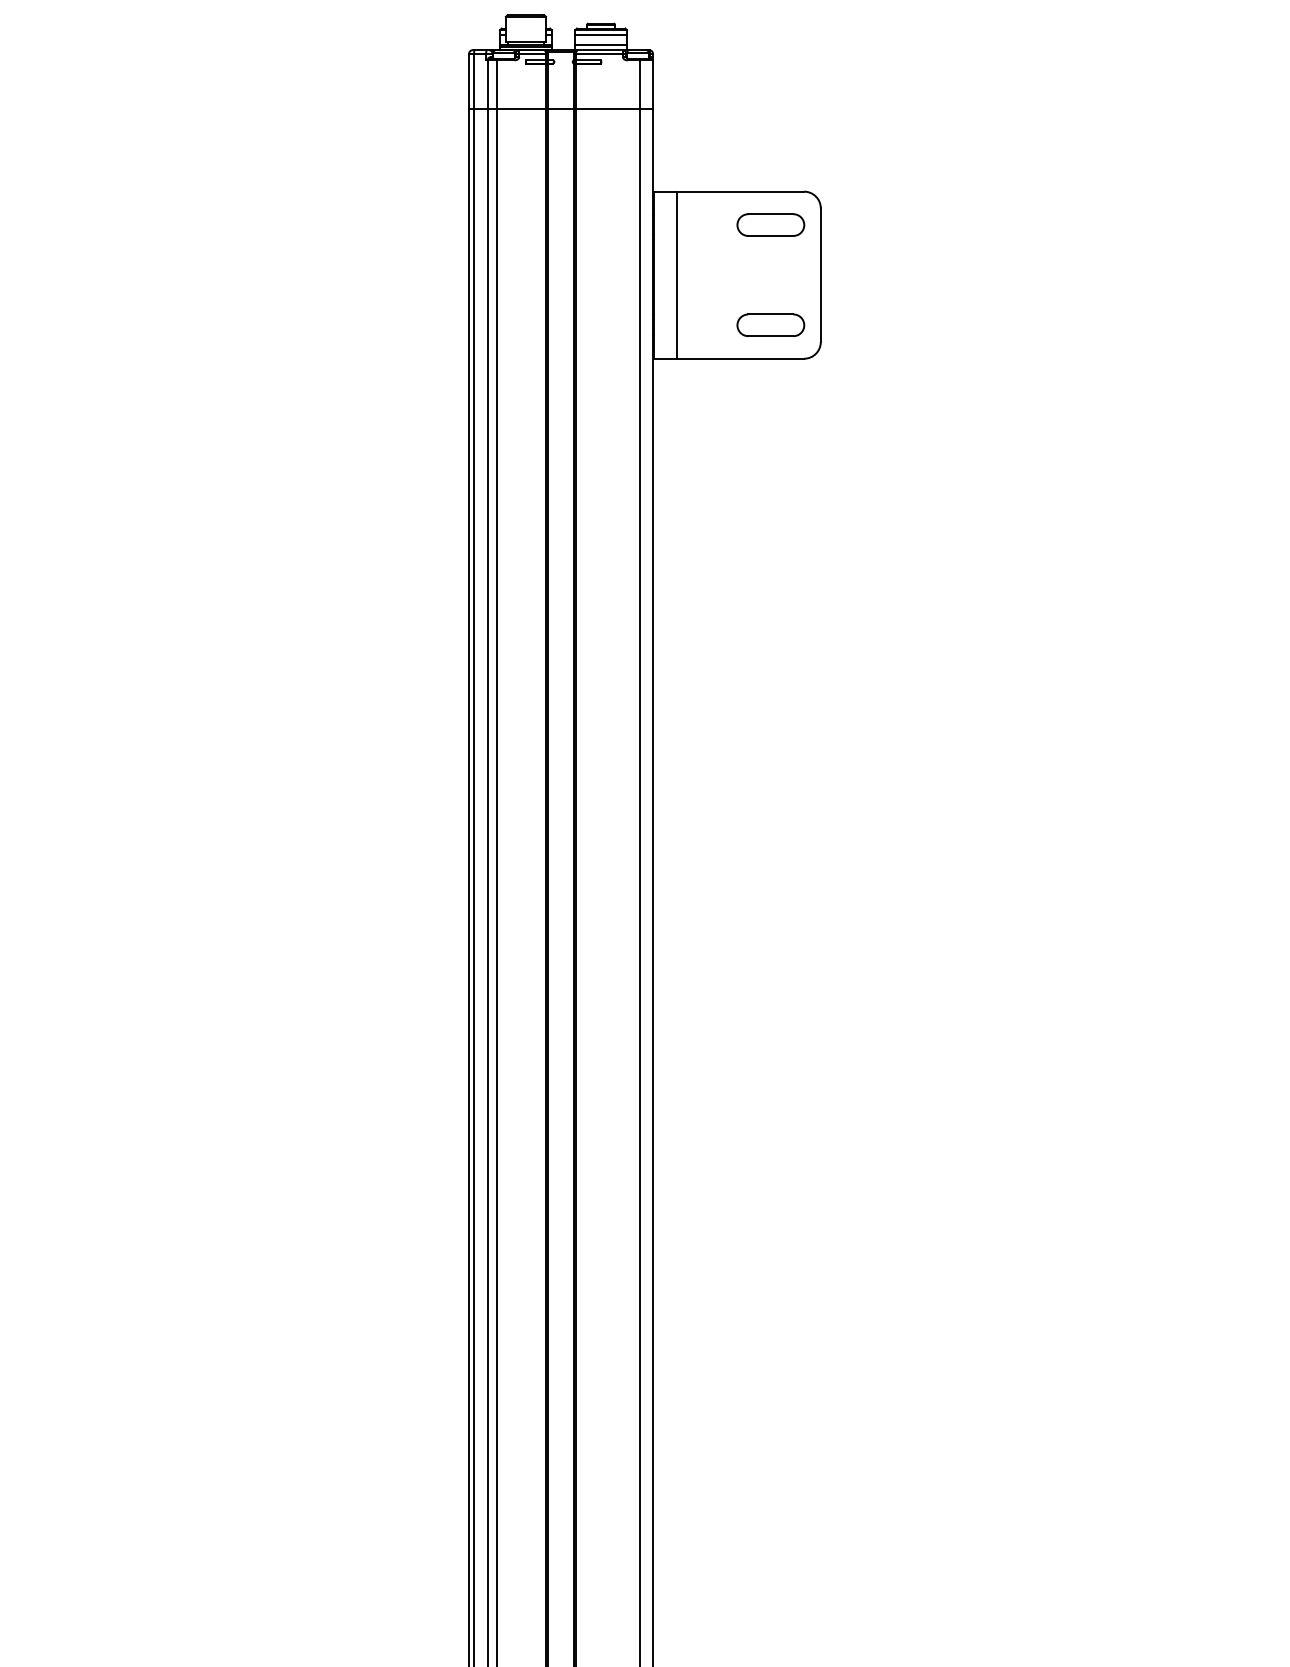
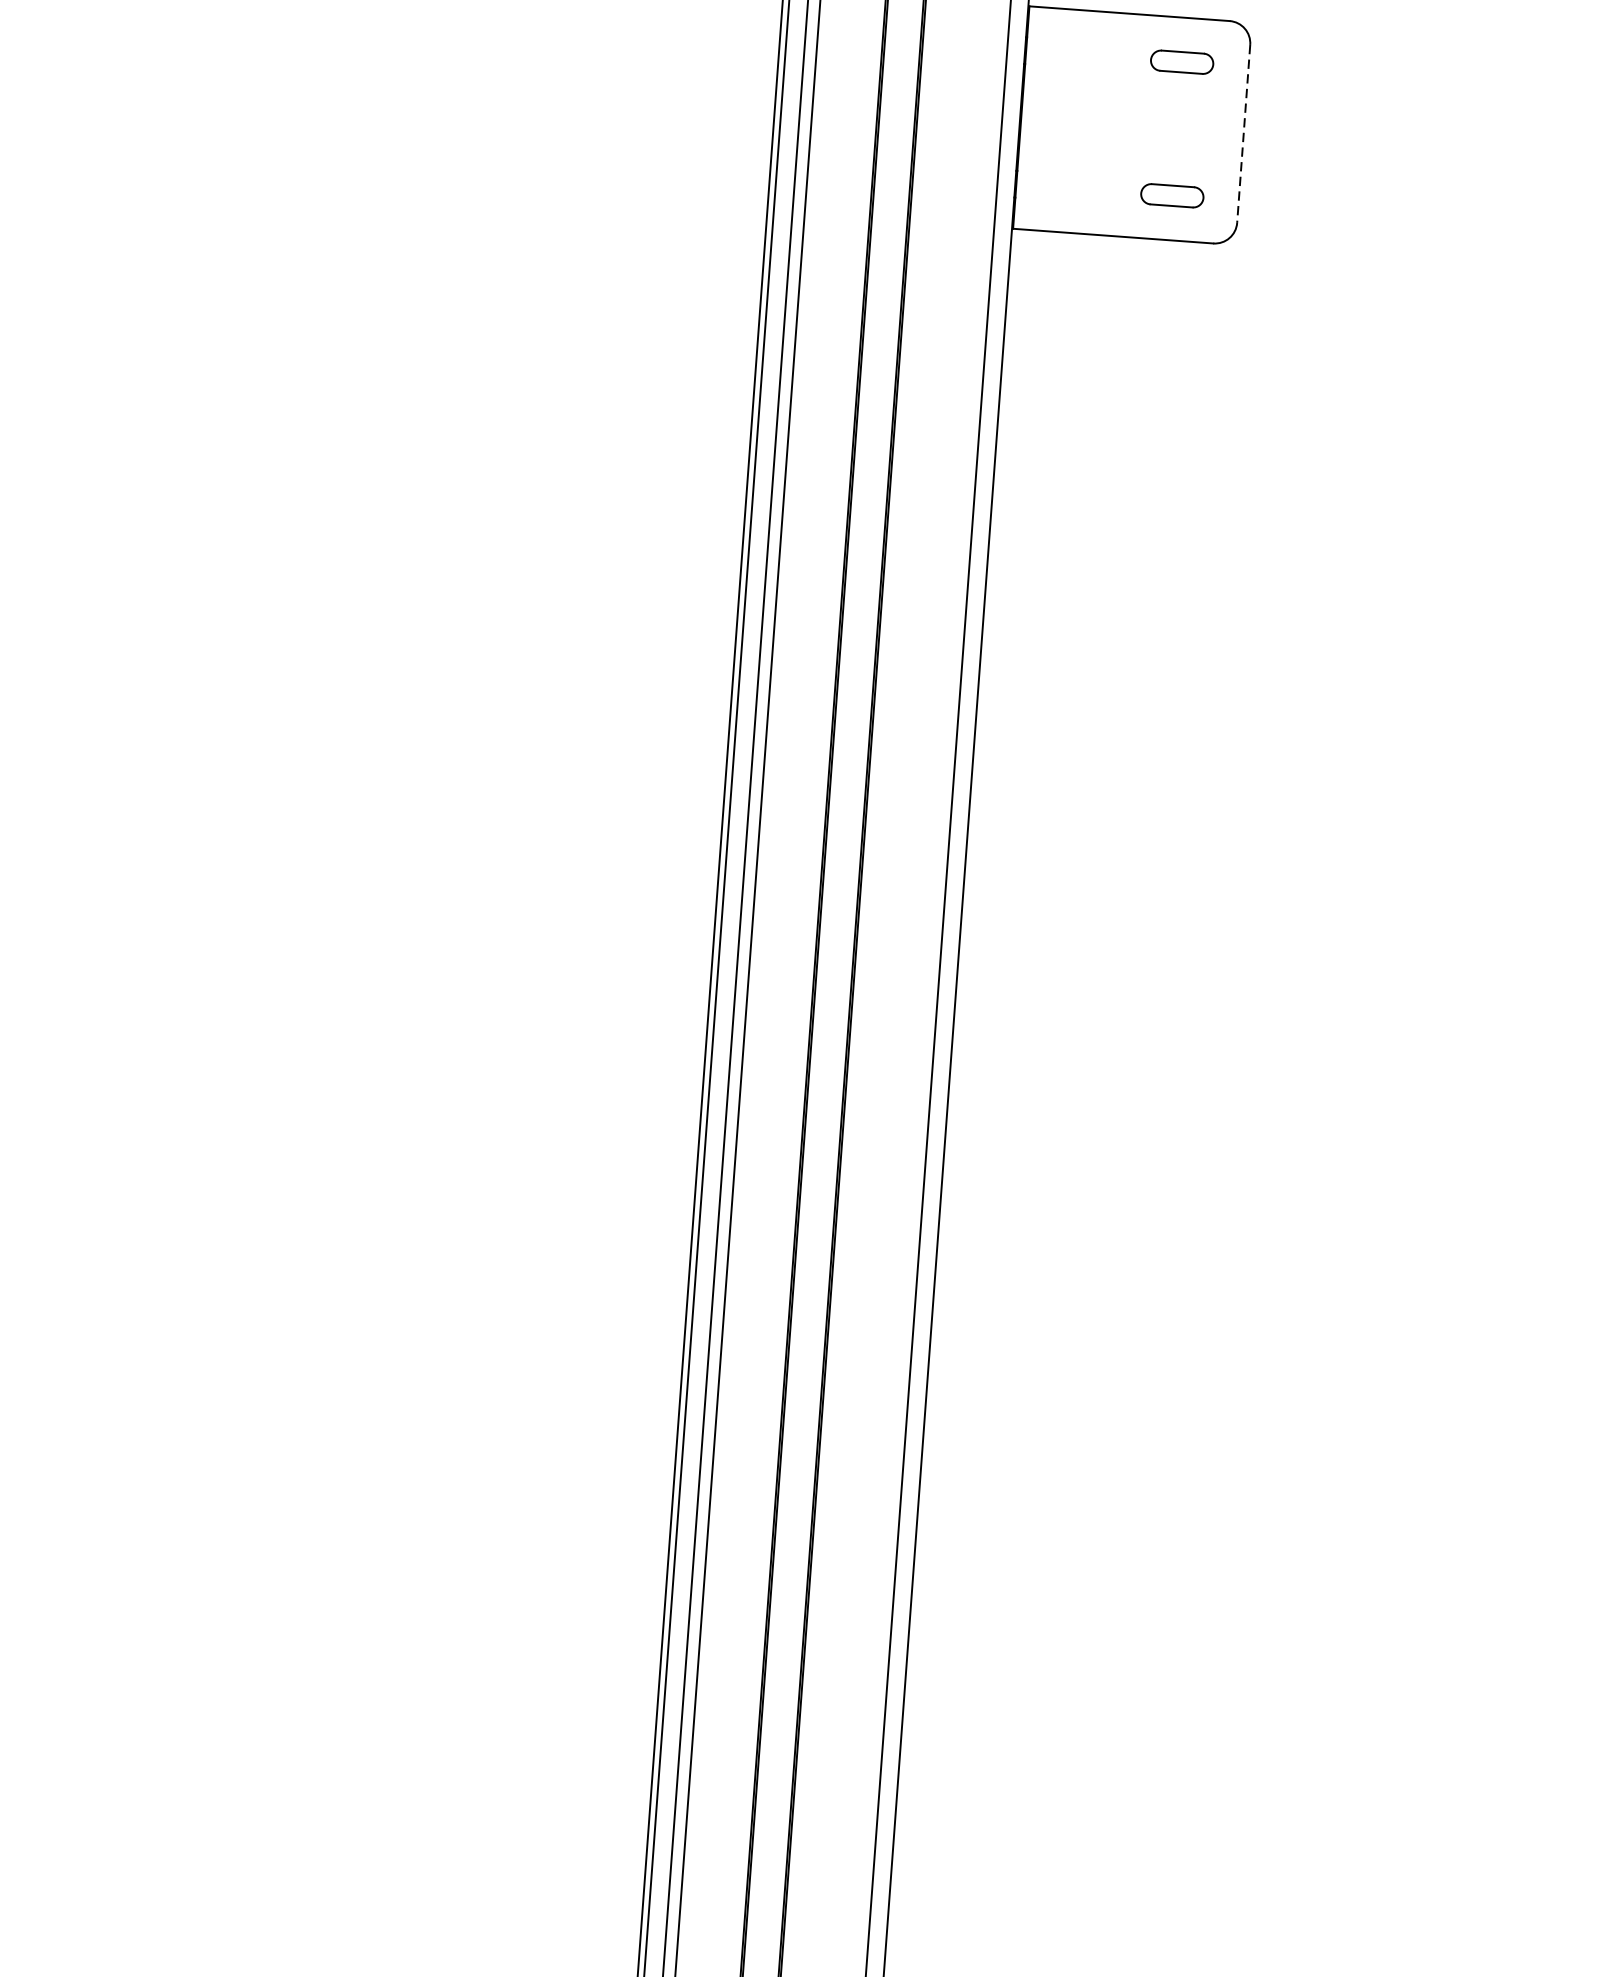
part: (770, 224) -> (1181, 61), size x0.7
line: (677, 274) -> (1052, 118), removed
line: (820, 275) -> (1243, 134), solid -> dashed
part: (770, 325) -> (1171, 195), size x0.7

